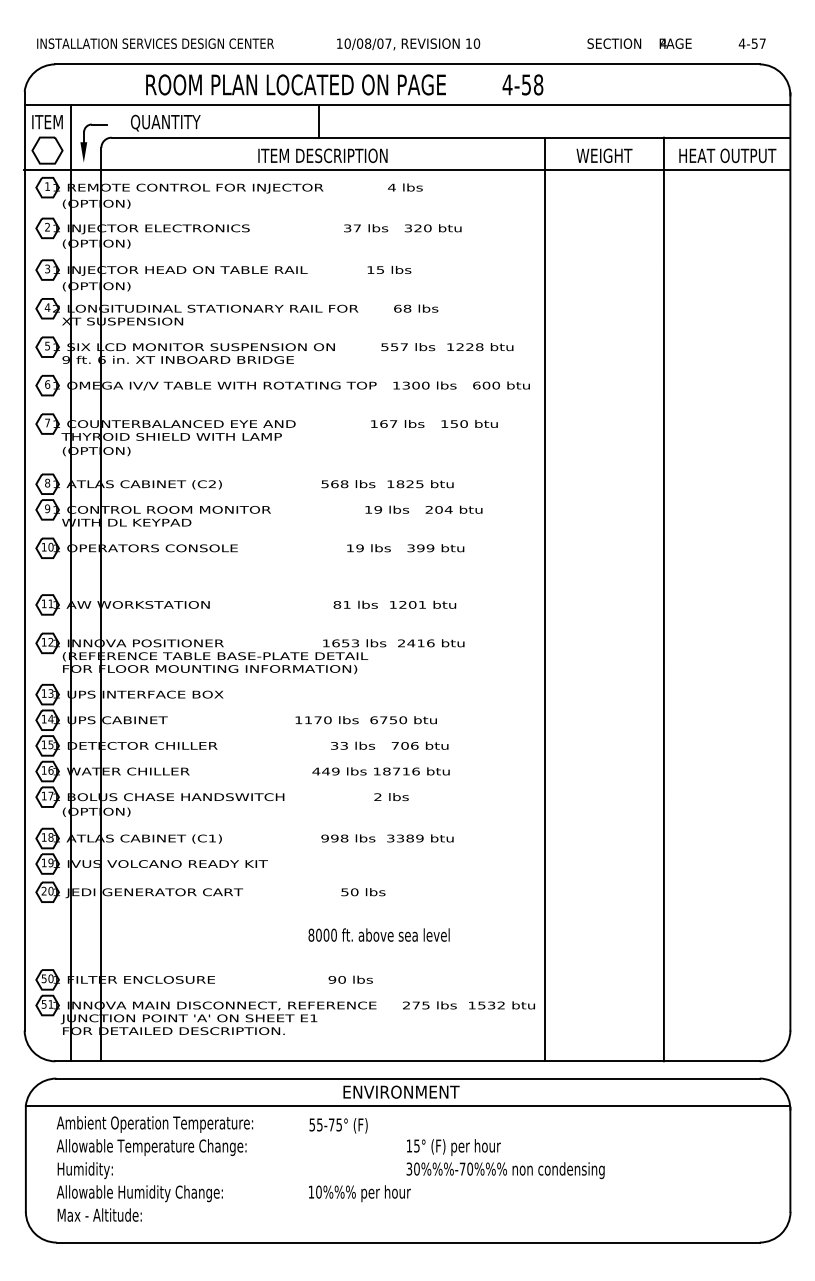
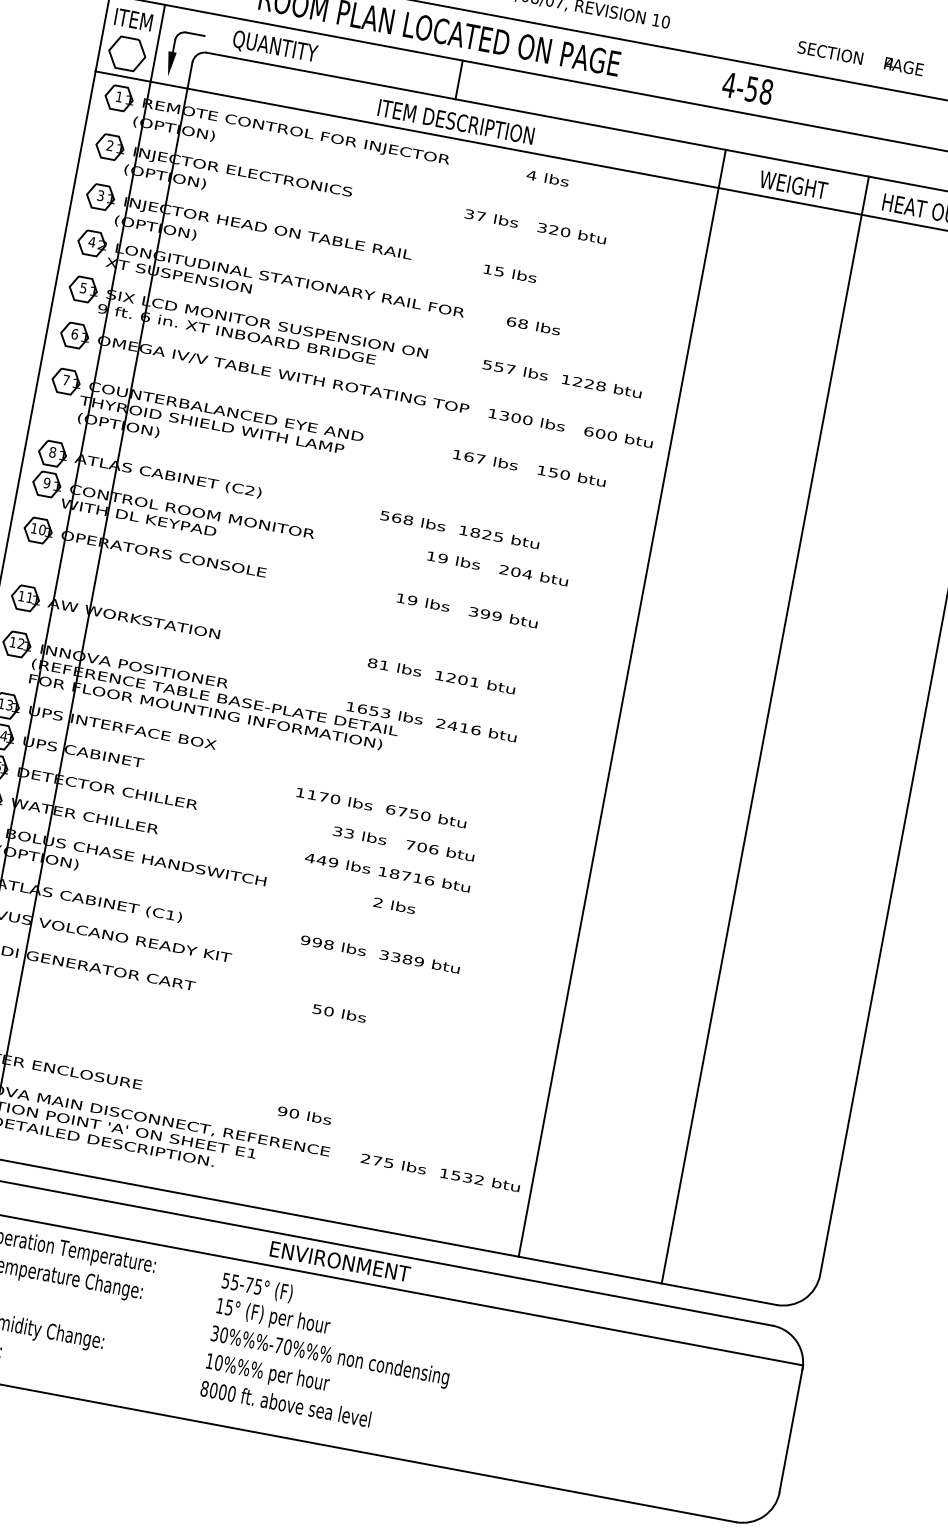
text: (522, 84) -> (747, 87), moved
text: (378, 934) -> (285, 1403), moved
text: (505, 1159) -> (332, 1343), moved

